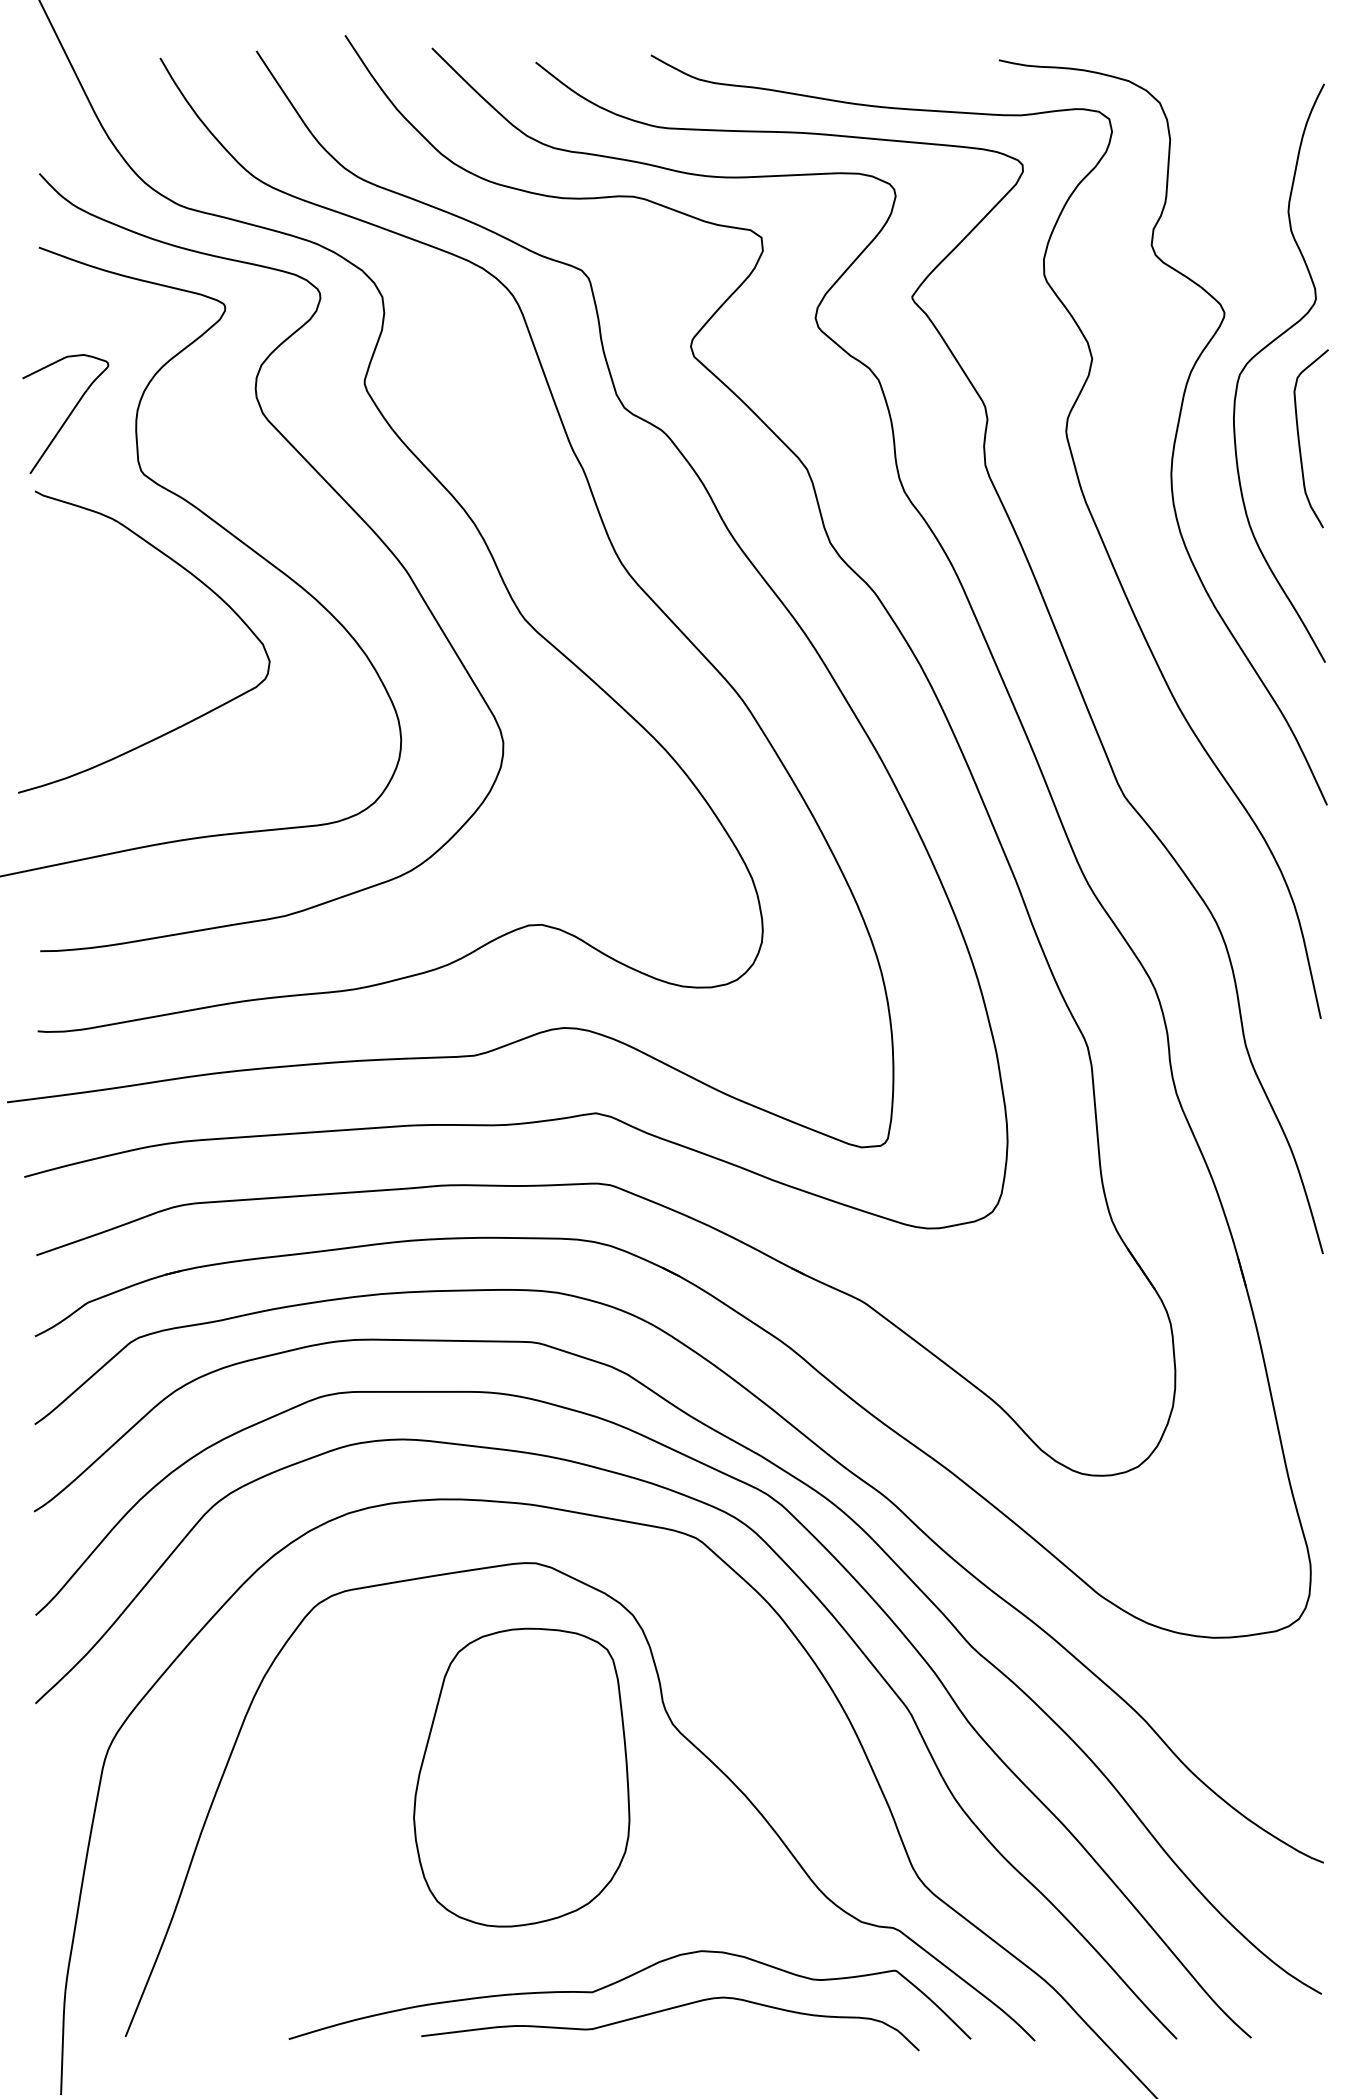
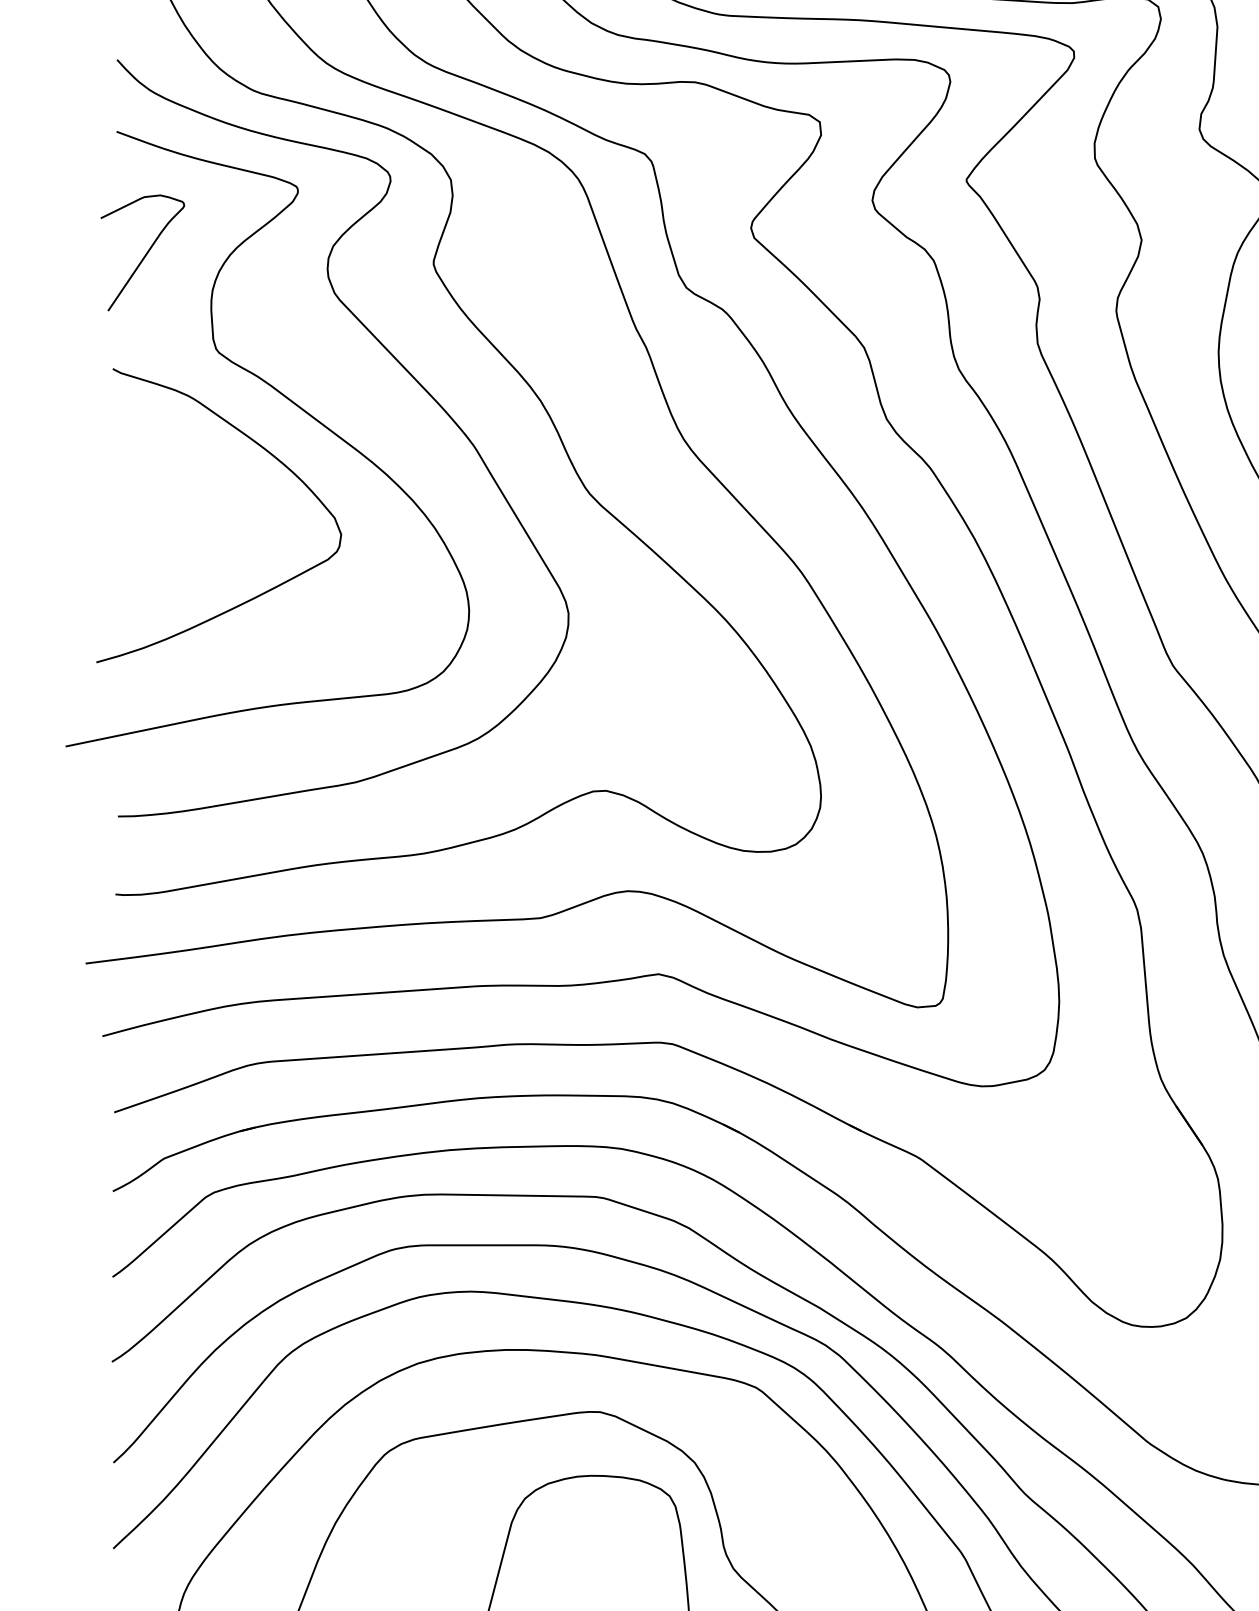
curve: (68, 415) -> (145, 254), moved

